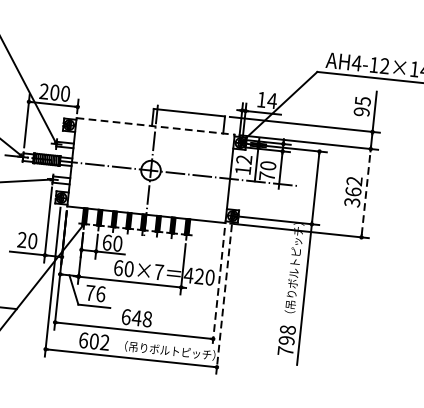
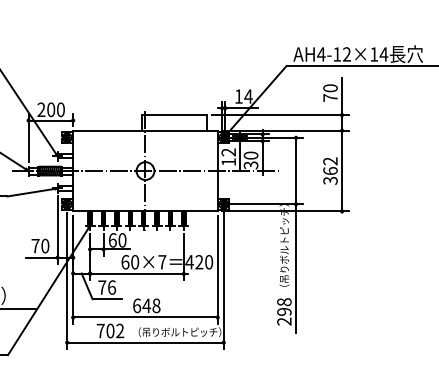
text: (362, 105) -> (330, 92), 95 -> 70
line: (155, 126) -> (145, 130), dashed -> solid
text: (266, 176) -> (250, 165), 70 -> 30
line: (366, 192) -> (342, 170), dashed -> solid
text: (22, 239) -> (35, 245), 20 -> 70
line: (218, 287) -> (217, 270), dashed -> solid
line: (223, 299) -> (223, 280), dashed -> solid
text: (83, 339) -> (100, 330), 602 -> 702
text: (285, 351) -> (284, 321), 798 -> 298

